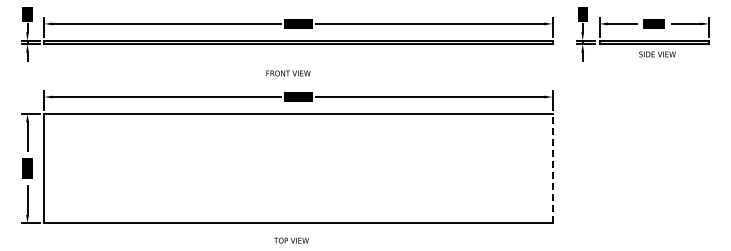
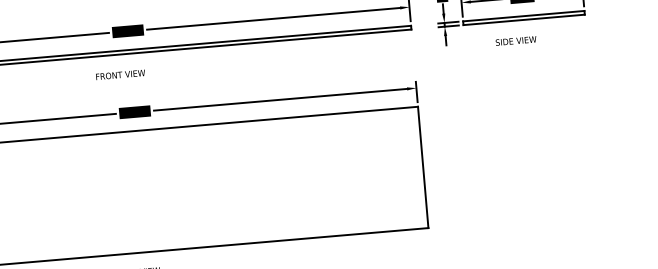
text: (657, 54) -> (516, 41), moved
text: (288, 73) -> (120, 74), moved
line: (552, 168) -> (423, 167), dashed -> solid

